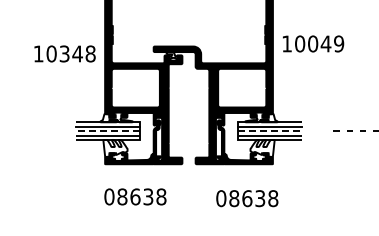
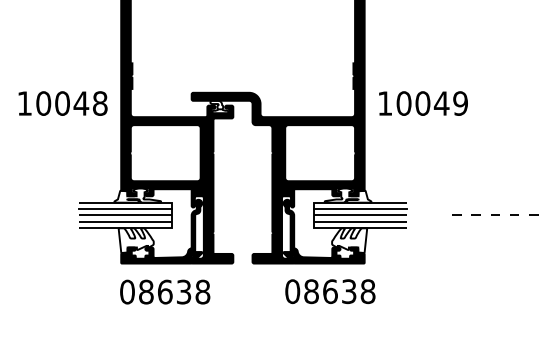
text: (313, 43) -> (423, 102), moved
text: (64, 53) -> (62, 102), 10348 -> 10048
line: (107, 131) -> (124, 216), dashed -> solid
line: (270, 131) -> (361, 216), dashed -> solid
text: (135, 196) -> (165, 291), moved
text: (247, 198) -> (330, 291), moved

